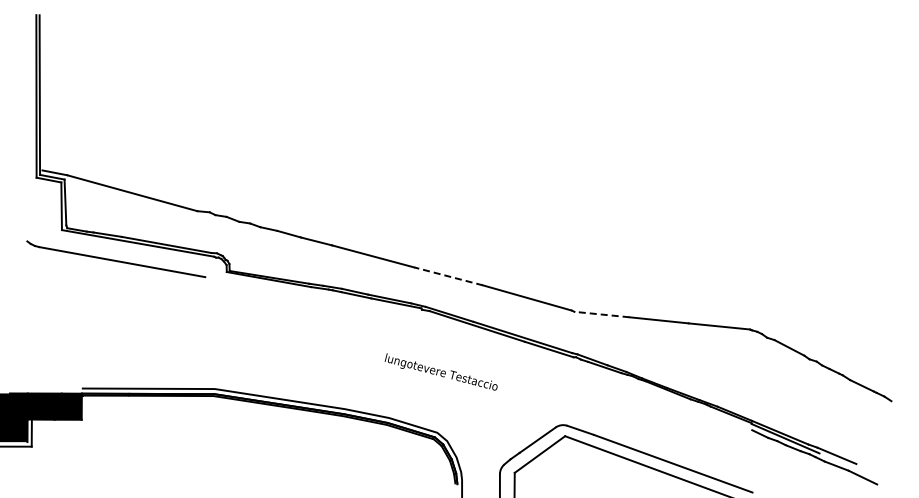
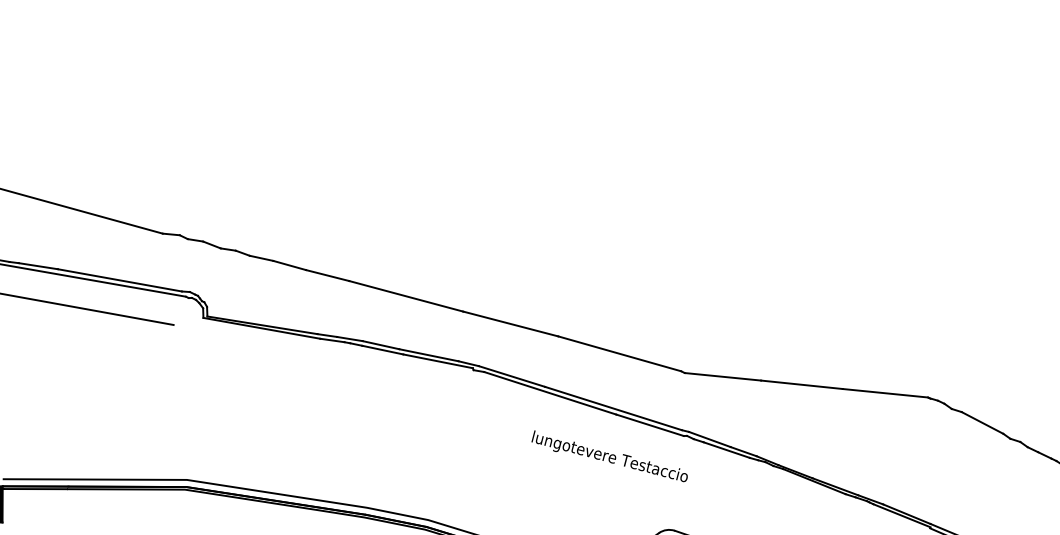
line: (448, 276) -> (510, 324), dashed -> solid
line: (602, 314) -> (723, 376), dashed -> solid
text: (440, 371) -> (608, 455), moved

